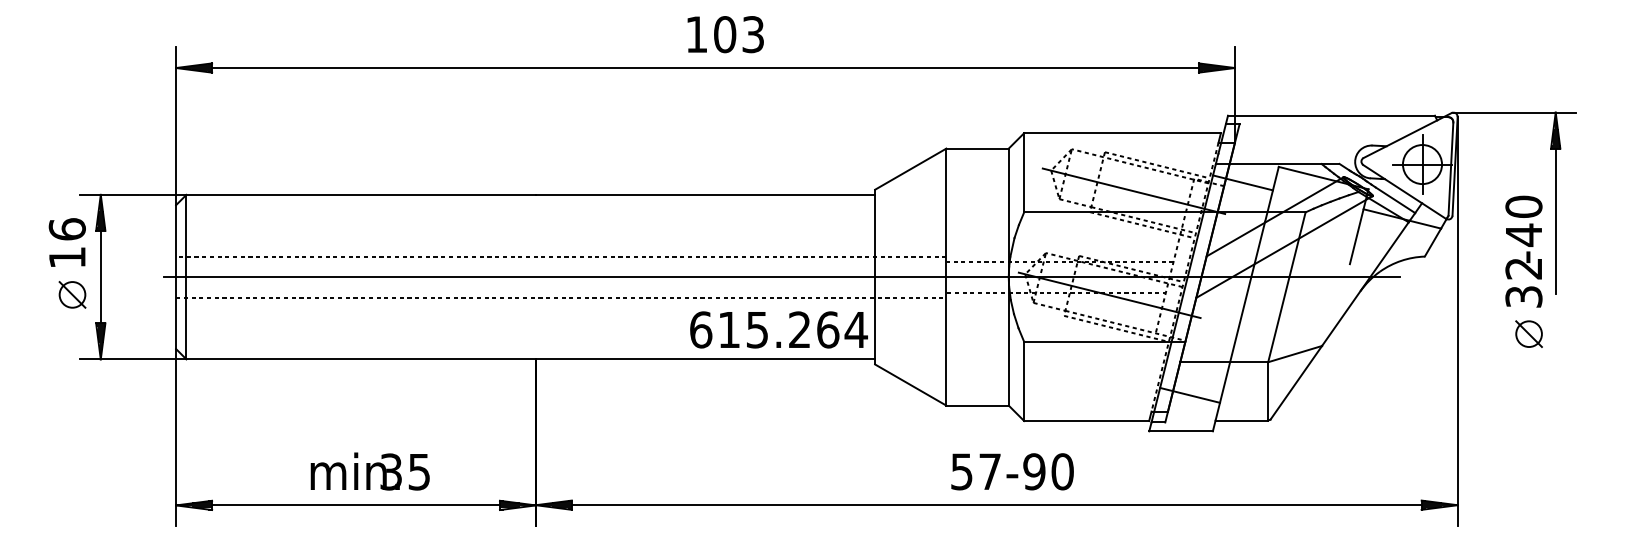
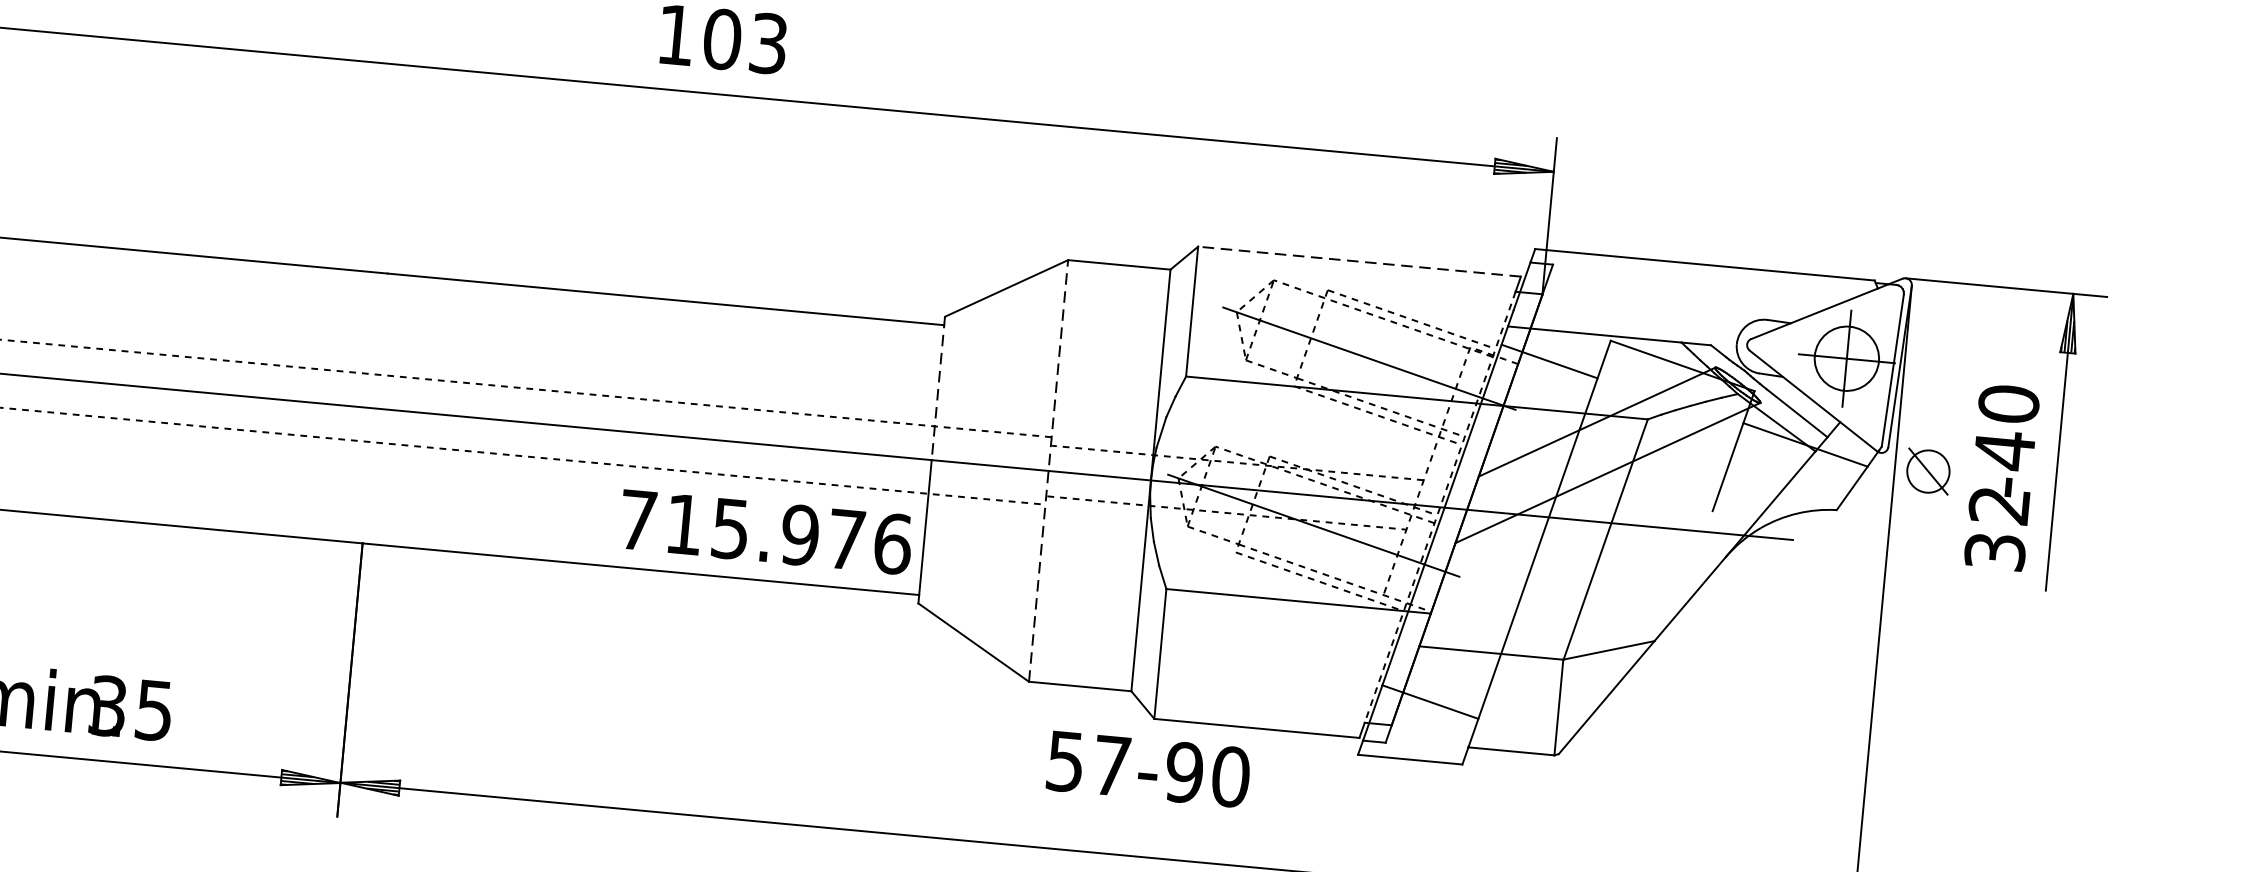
line: (1122, 133) -> (1359, 262), solid -> dashed
line: (875, 233) -> (938, 388), solid -> dashed
text: (1523, 251) -> (2001, 477), moved
line: (946, 276) -> (1048, 469), solid -> dashed
text: (778, 329) -> (765, 531), 615.264 -> 715.976
part: (1528, 333) -> (1927, 470), moved
text: (1012, 471) -> (1148, 768), moved

